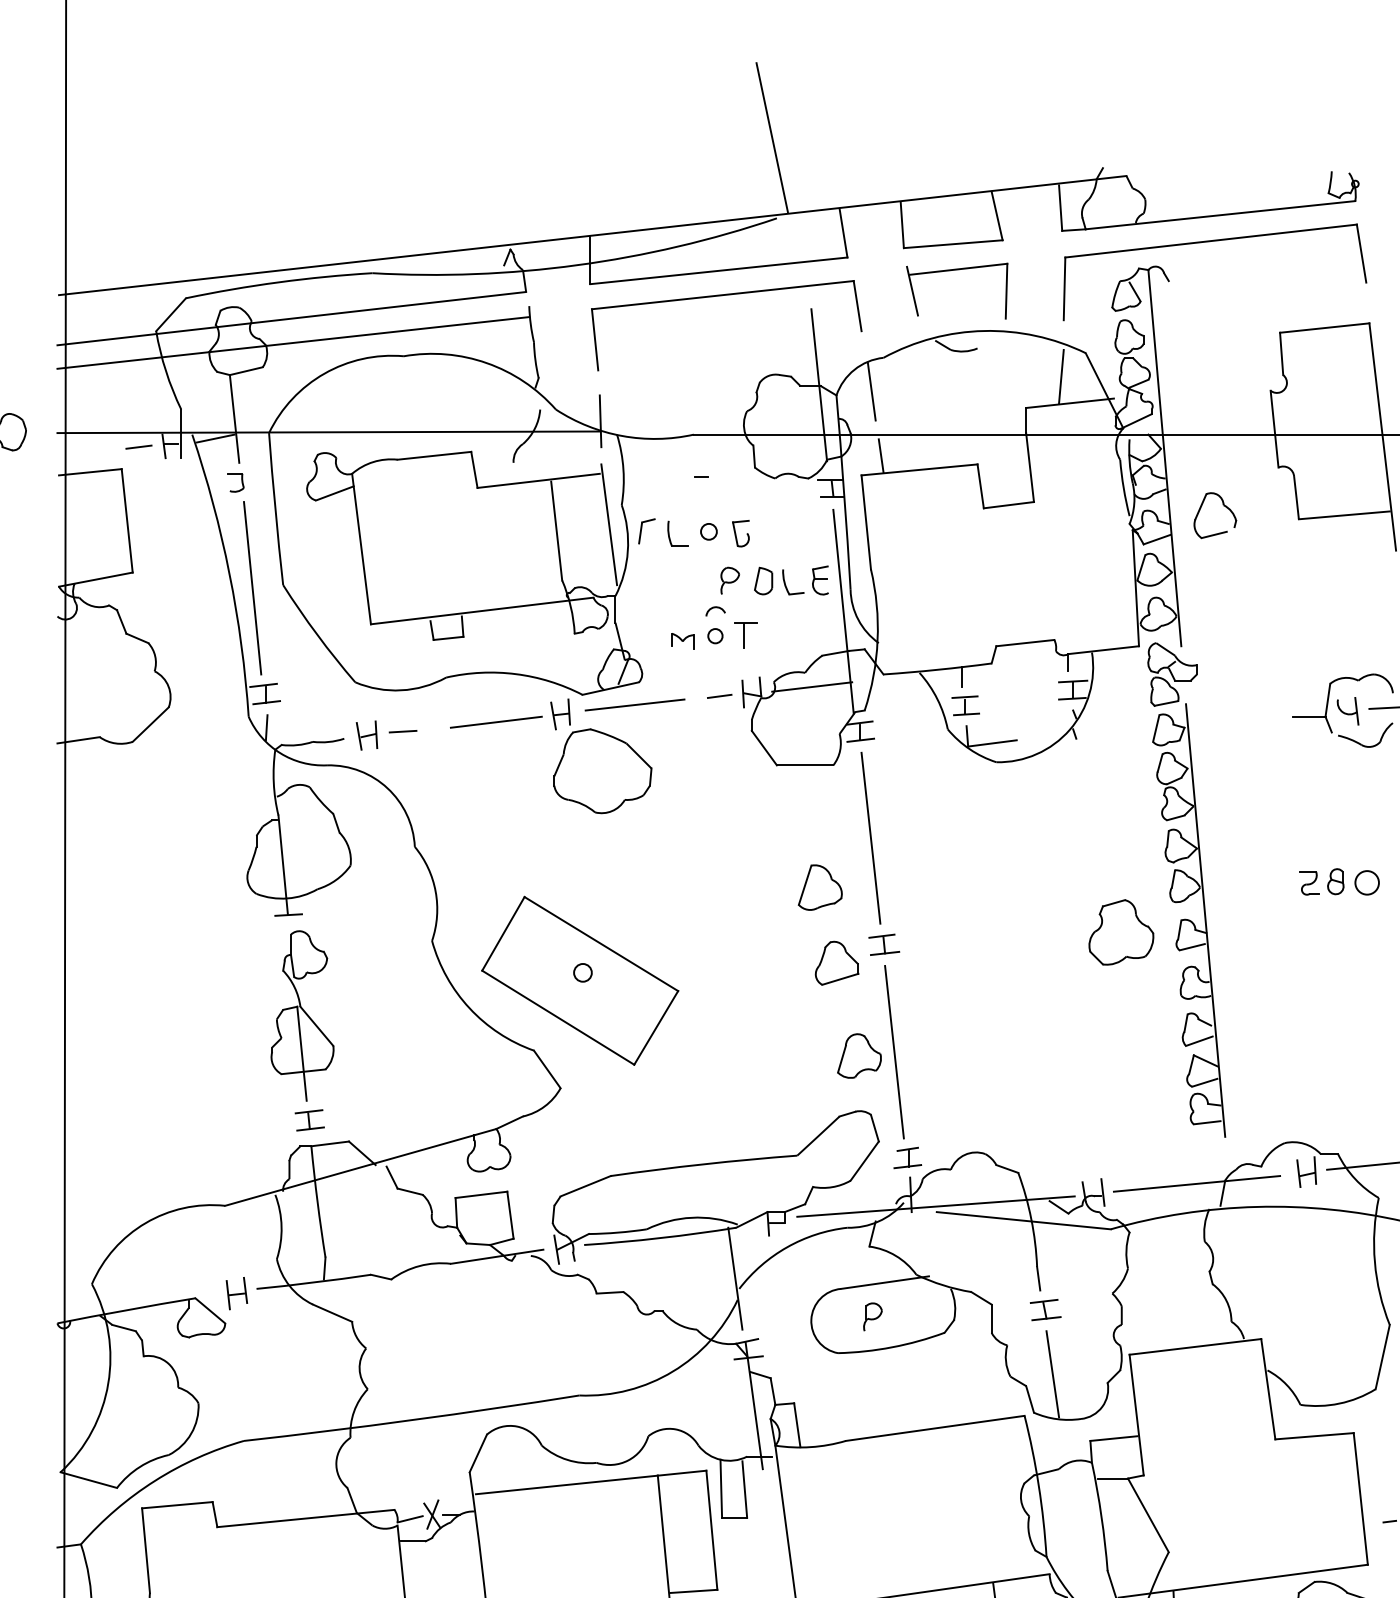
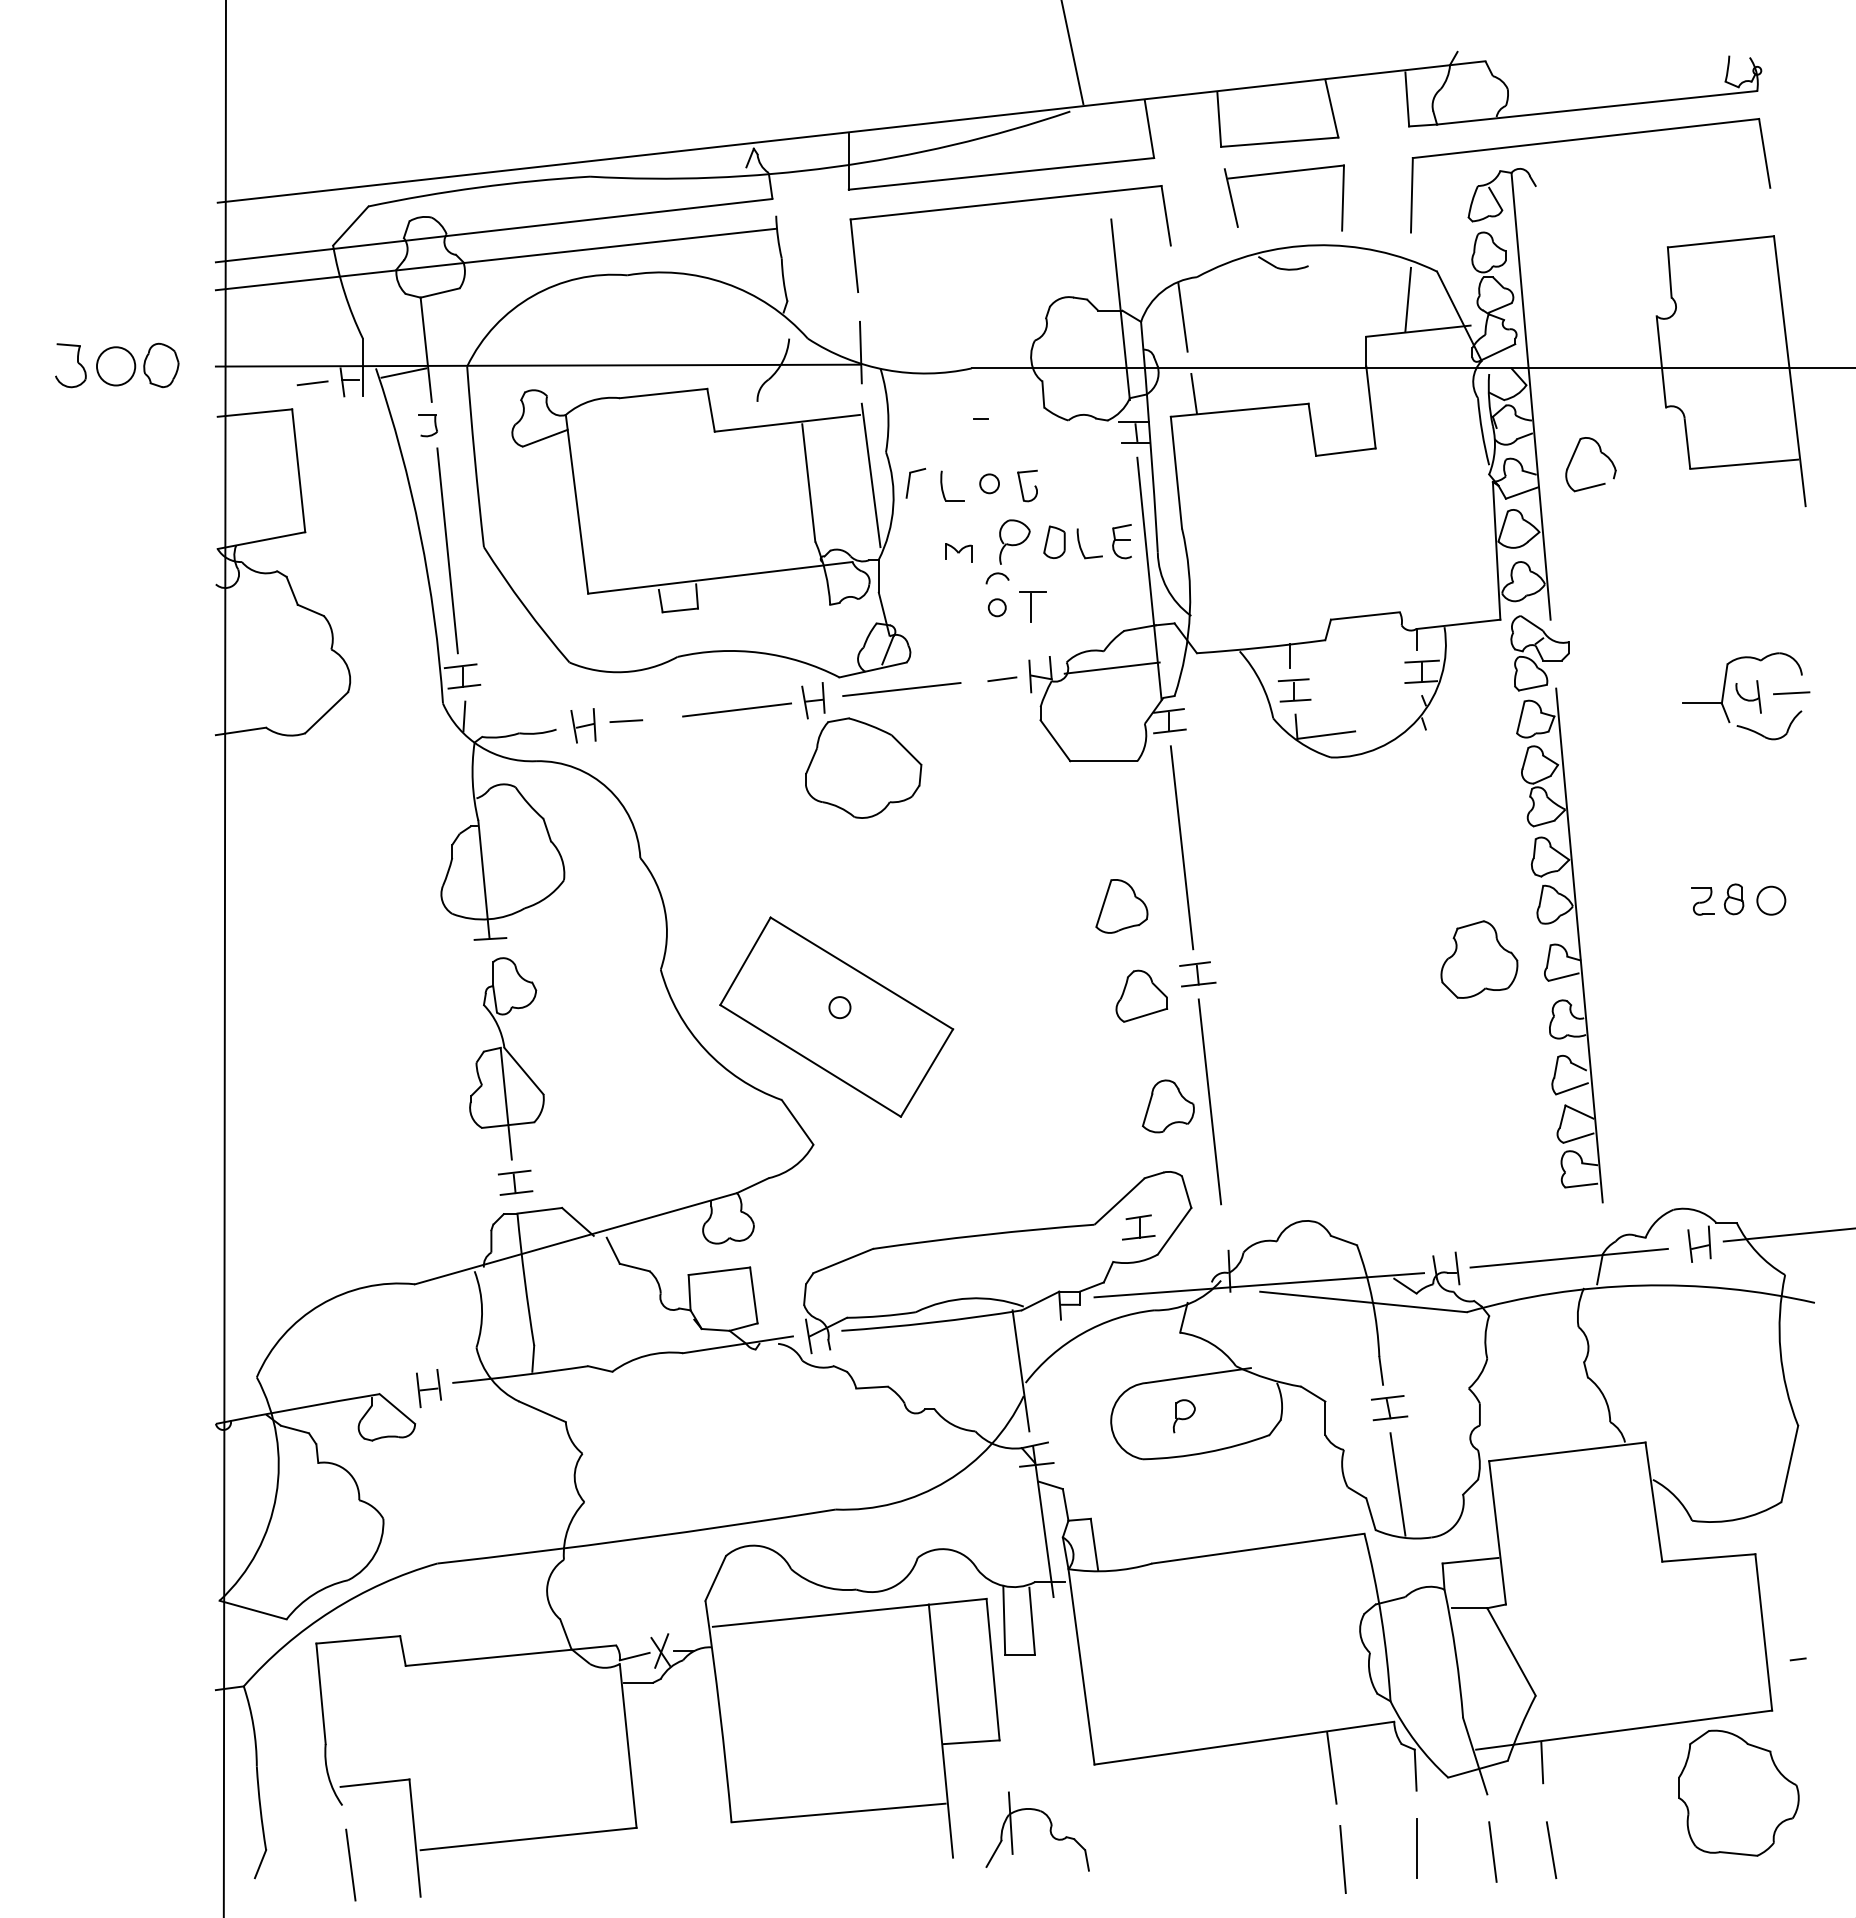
part: (729, 580) -> (1014, 541), size x1.4
part: (682, 641) -> (958, 552), moved
part: (907, 1157) -> (1138, 1227), moved

